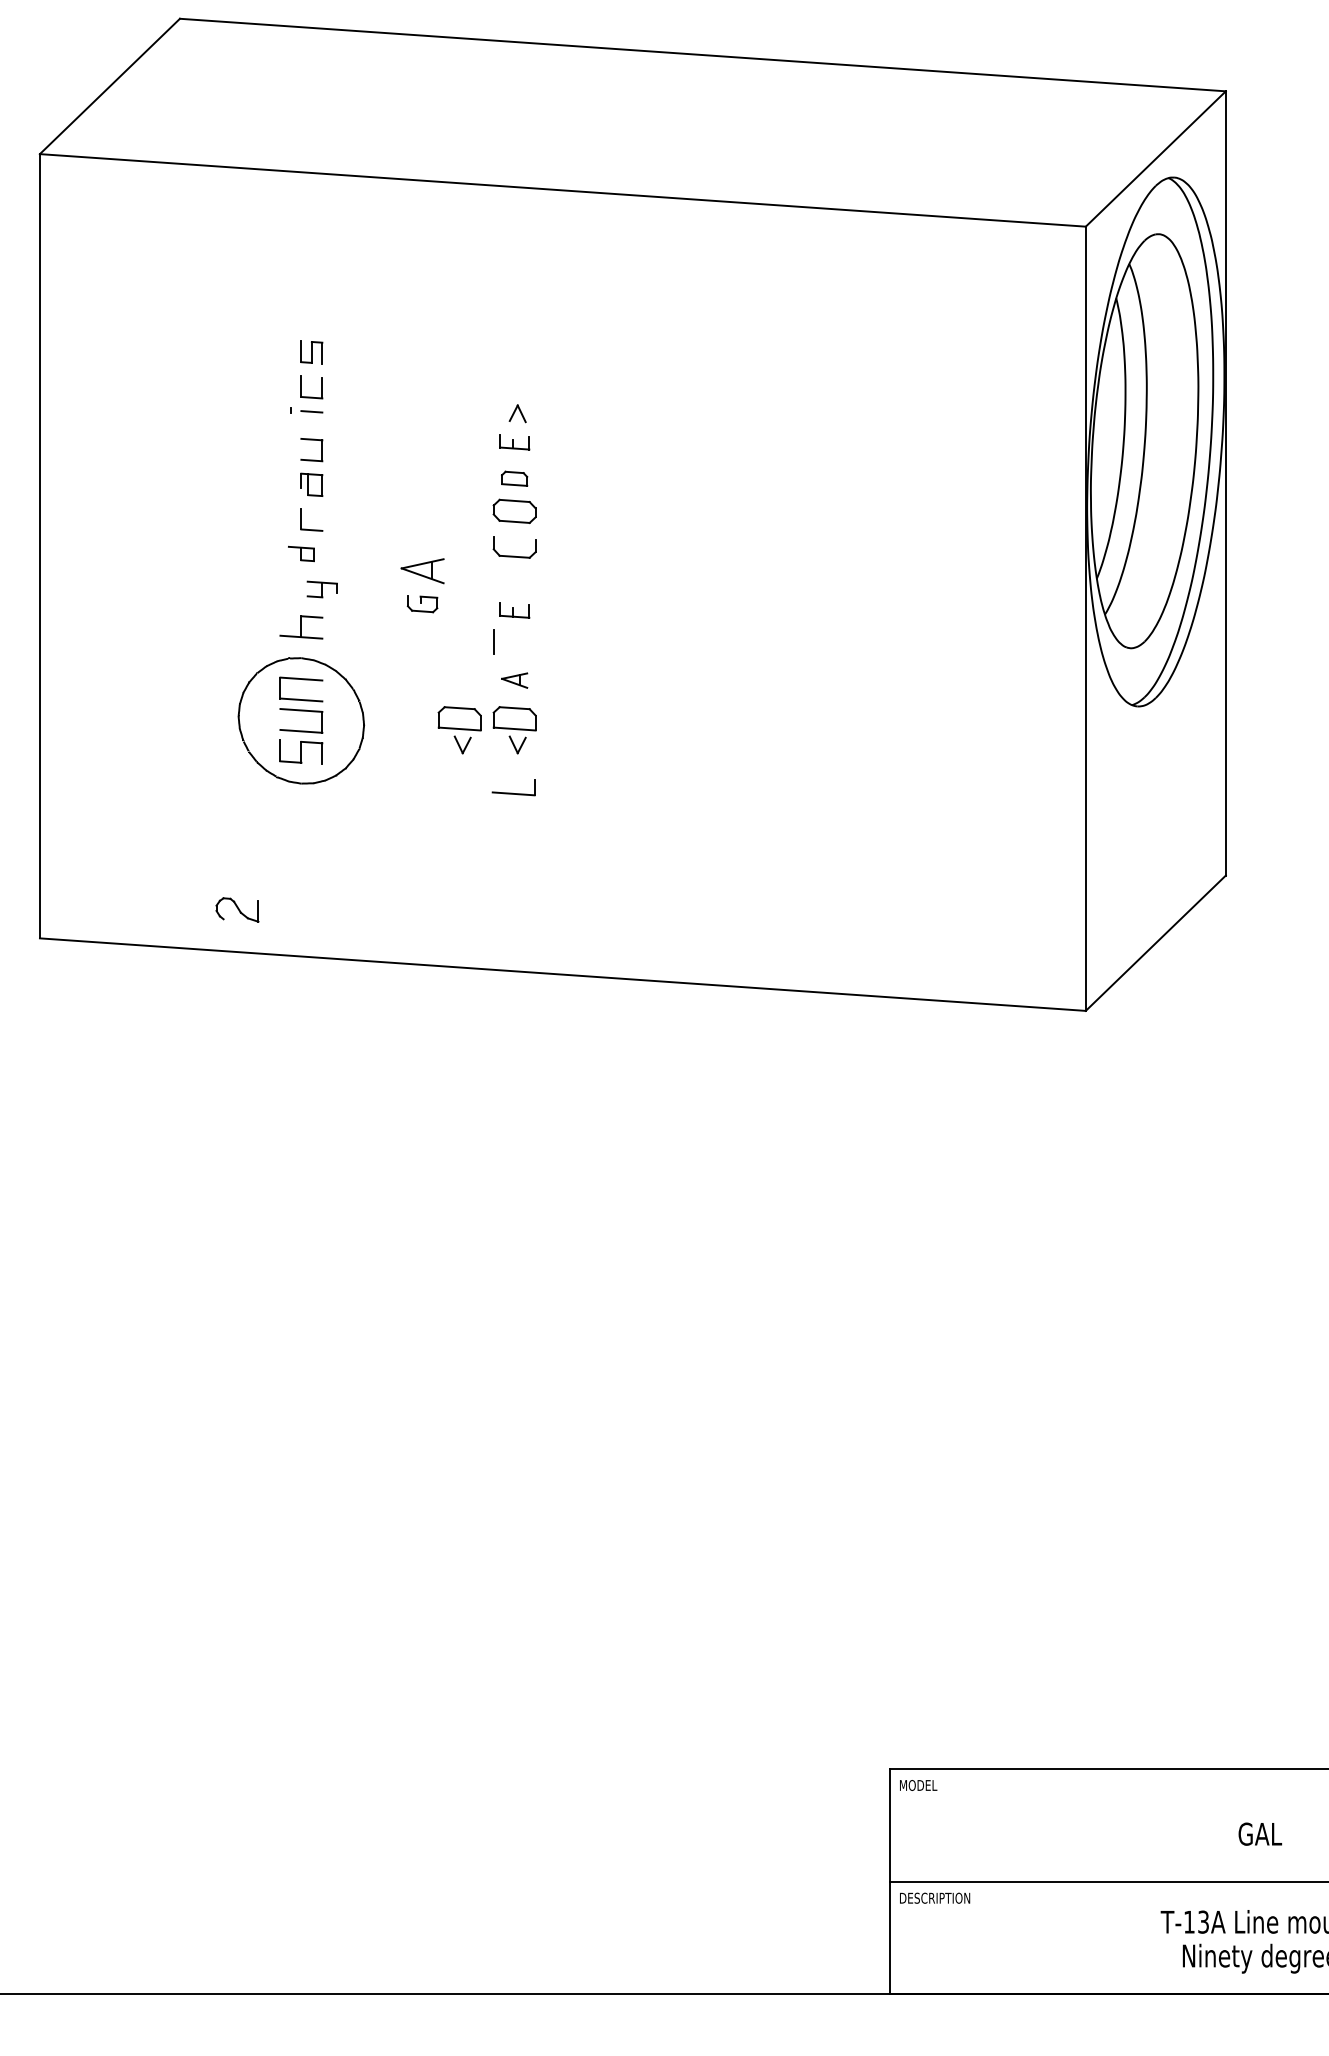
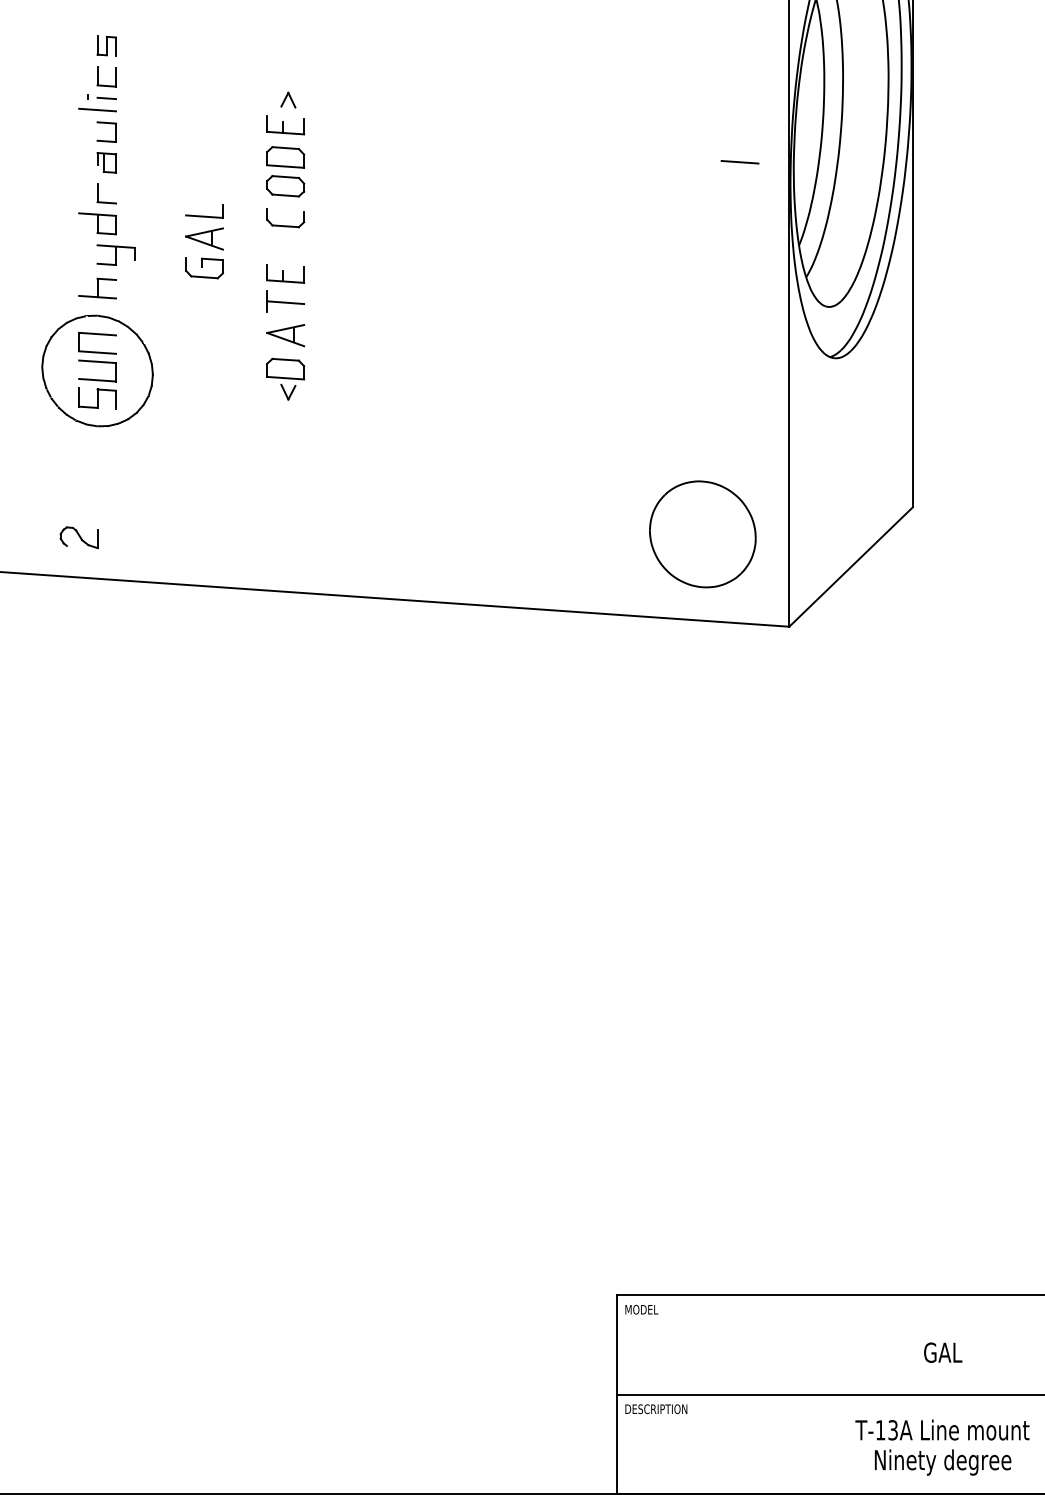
line: (301, 424) -> (97, 109), added
part: (514, 442) -> (285, 125), size x1.43
part: (514, 478) -> (285, 157), size x1.67
line: (1029, 483) -> (739, 161), added
part: (301, 553) -> (97, 223), size x1.67
part: (322, 589) -> (116, 255), size x1.43
part: (422, 603) -> (204, 267), size x1.43
part: (514, 610) -> (285, 273), size x1.43
line: (514, 642) -> (285, 301), added
part: (514, 680) -> (285, 335), size x1.67
part: (459, 730) -> (237, 379), removed
part: (513, 787) -> (204, 211), moved
part: (987, 906) -> (702, 534), added
part: (237, 909) -> (79, 537), moved

